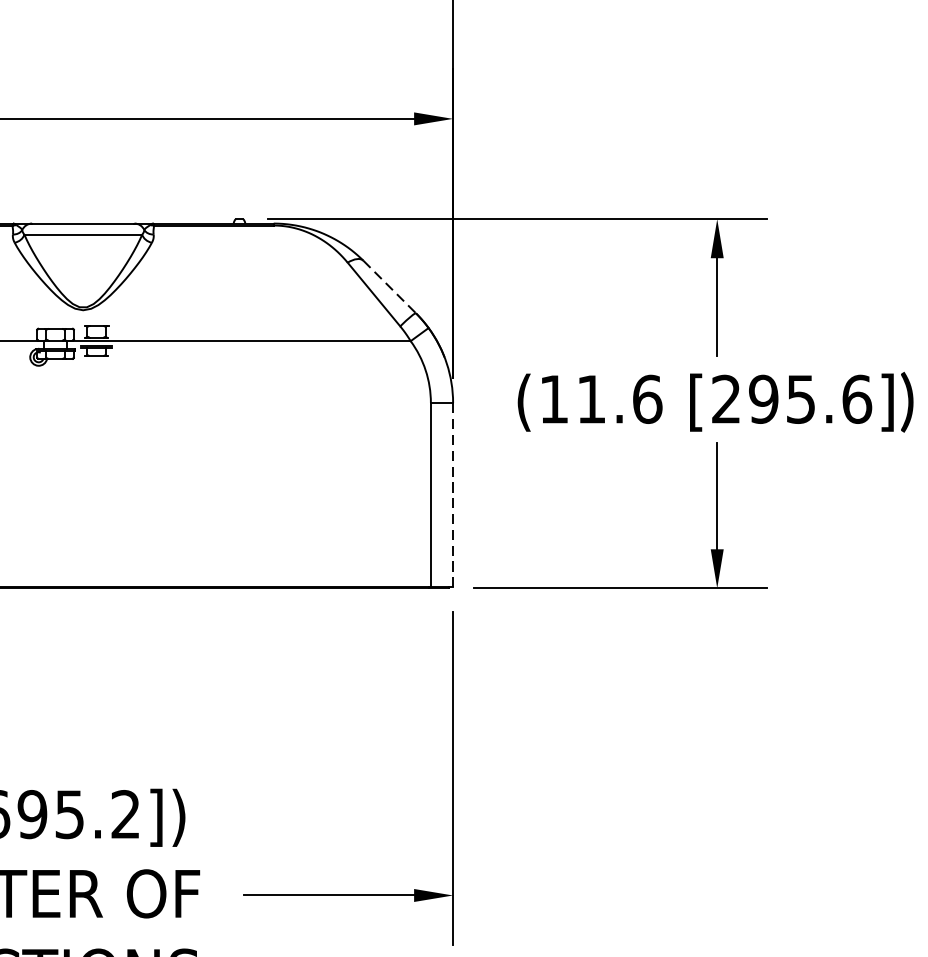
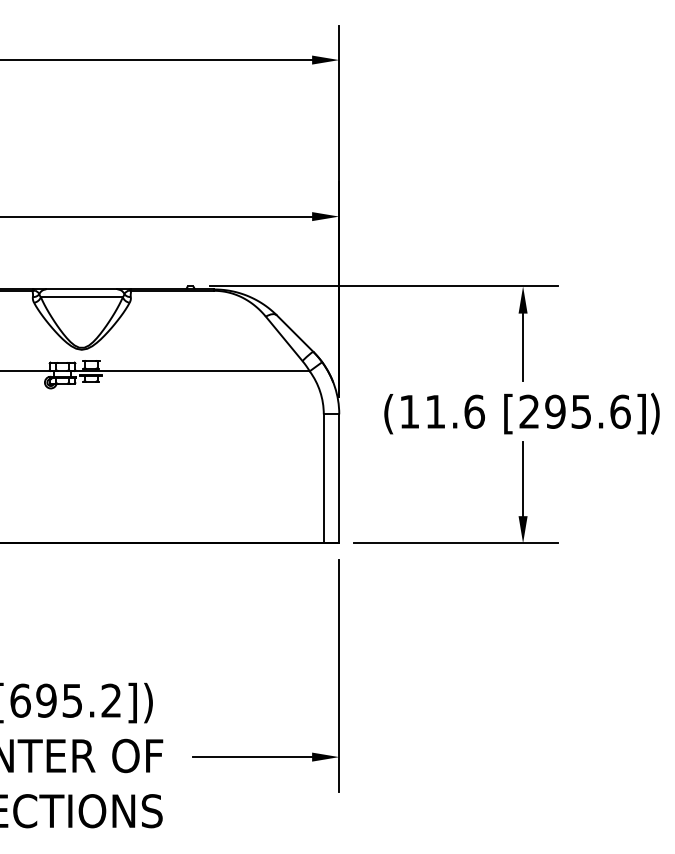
line: (390, 286) -> (295, 333), dashed -> solid
line: (453, 493) -> (339, 477), dashed -> solid

